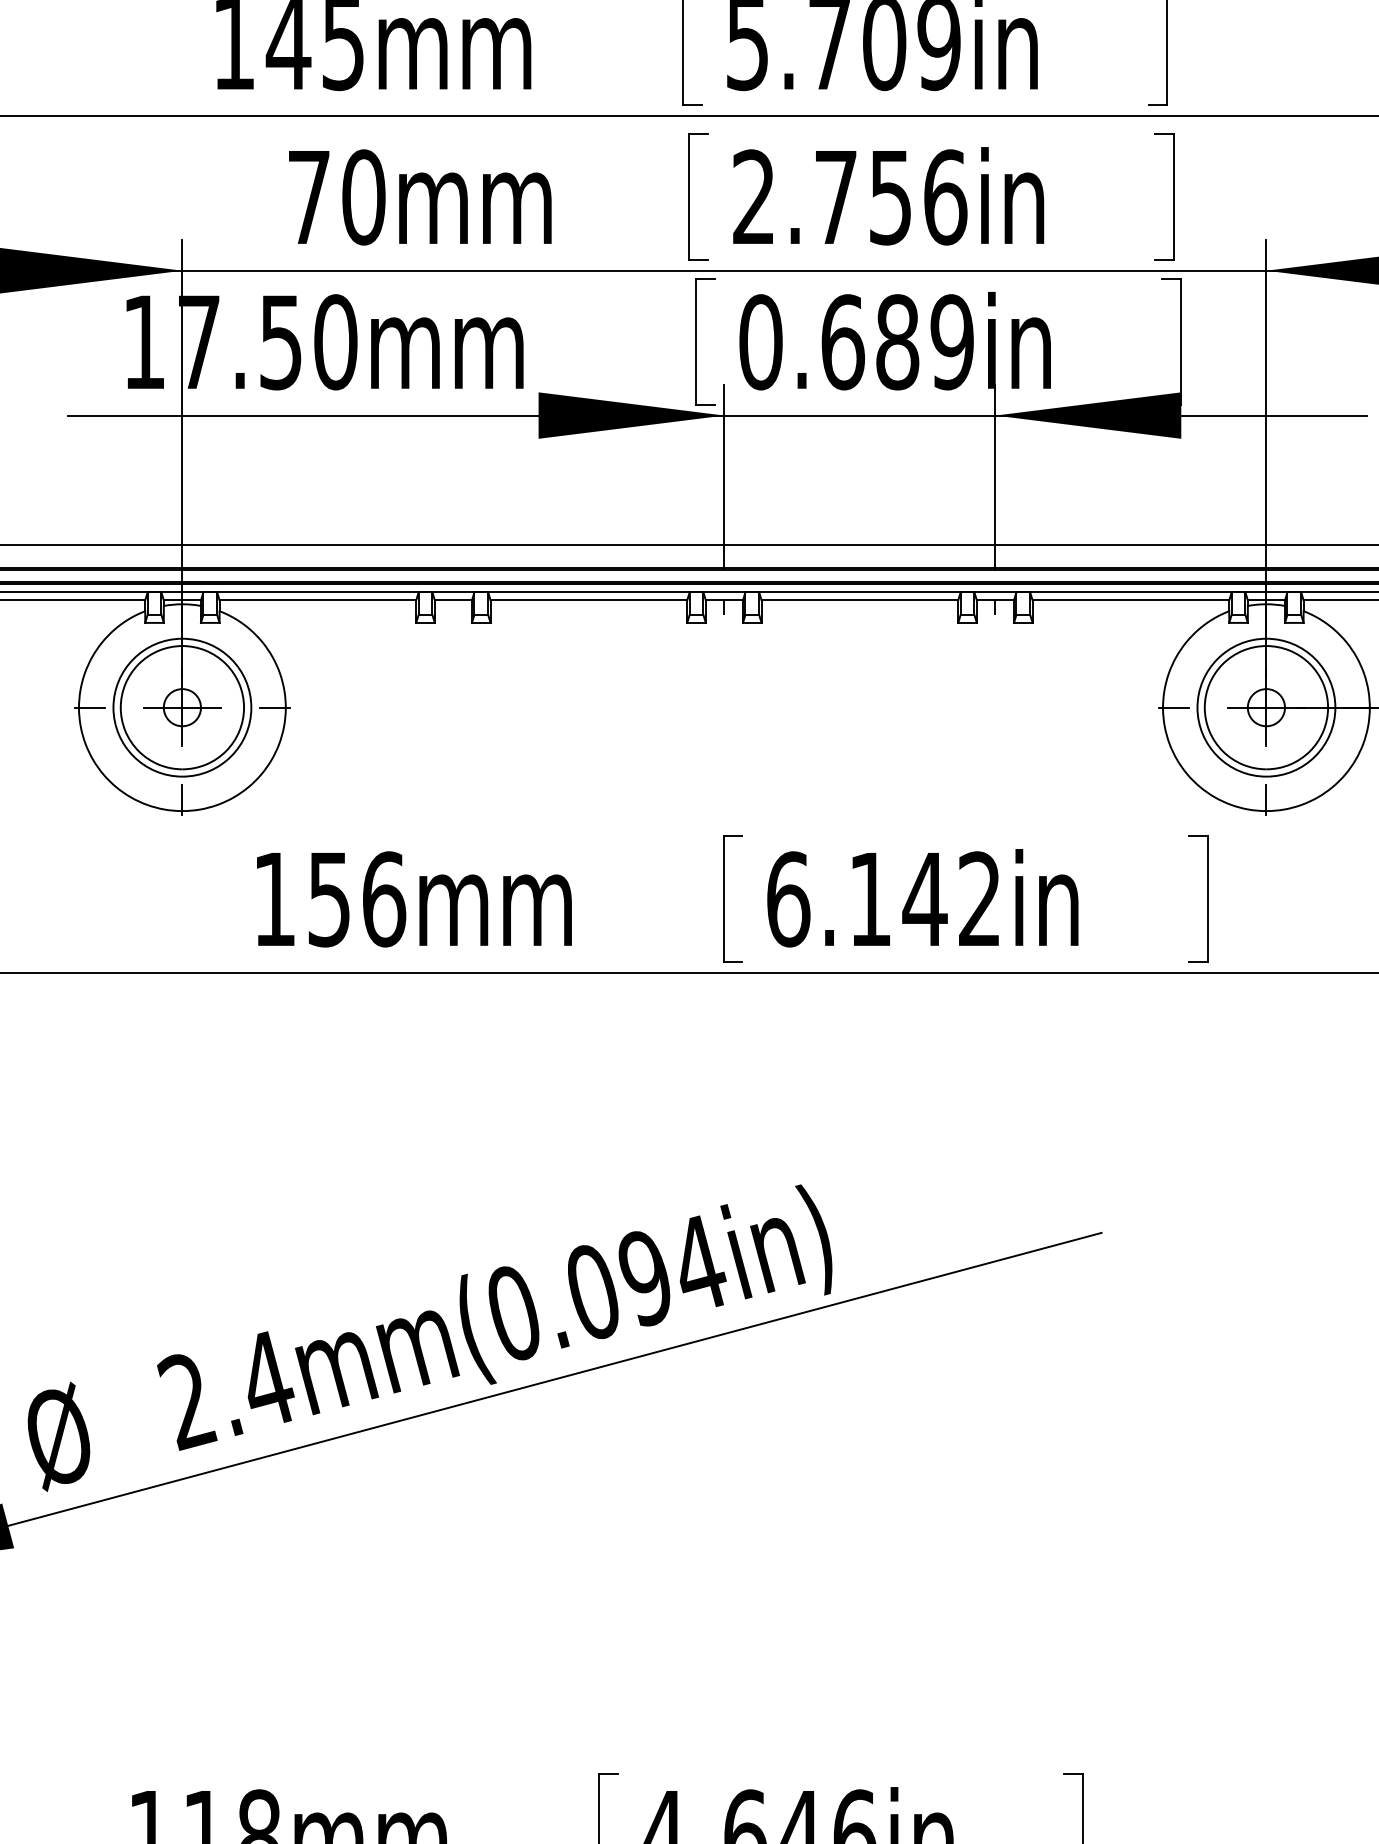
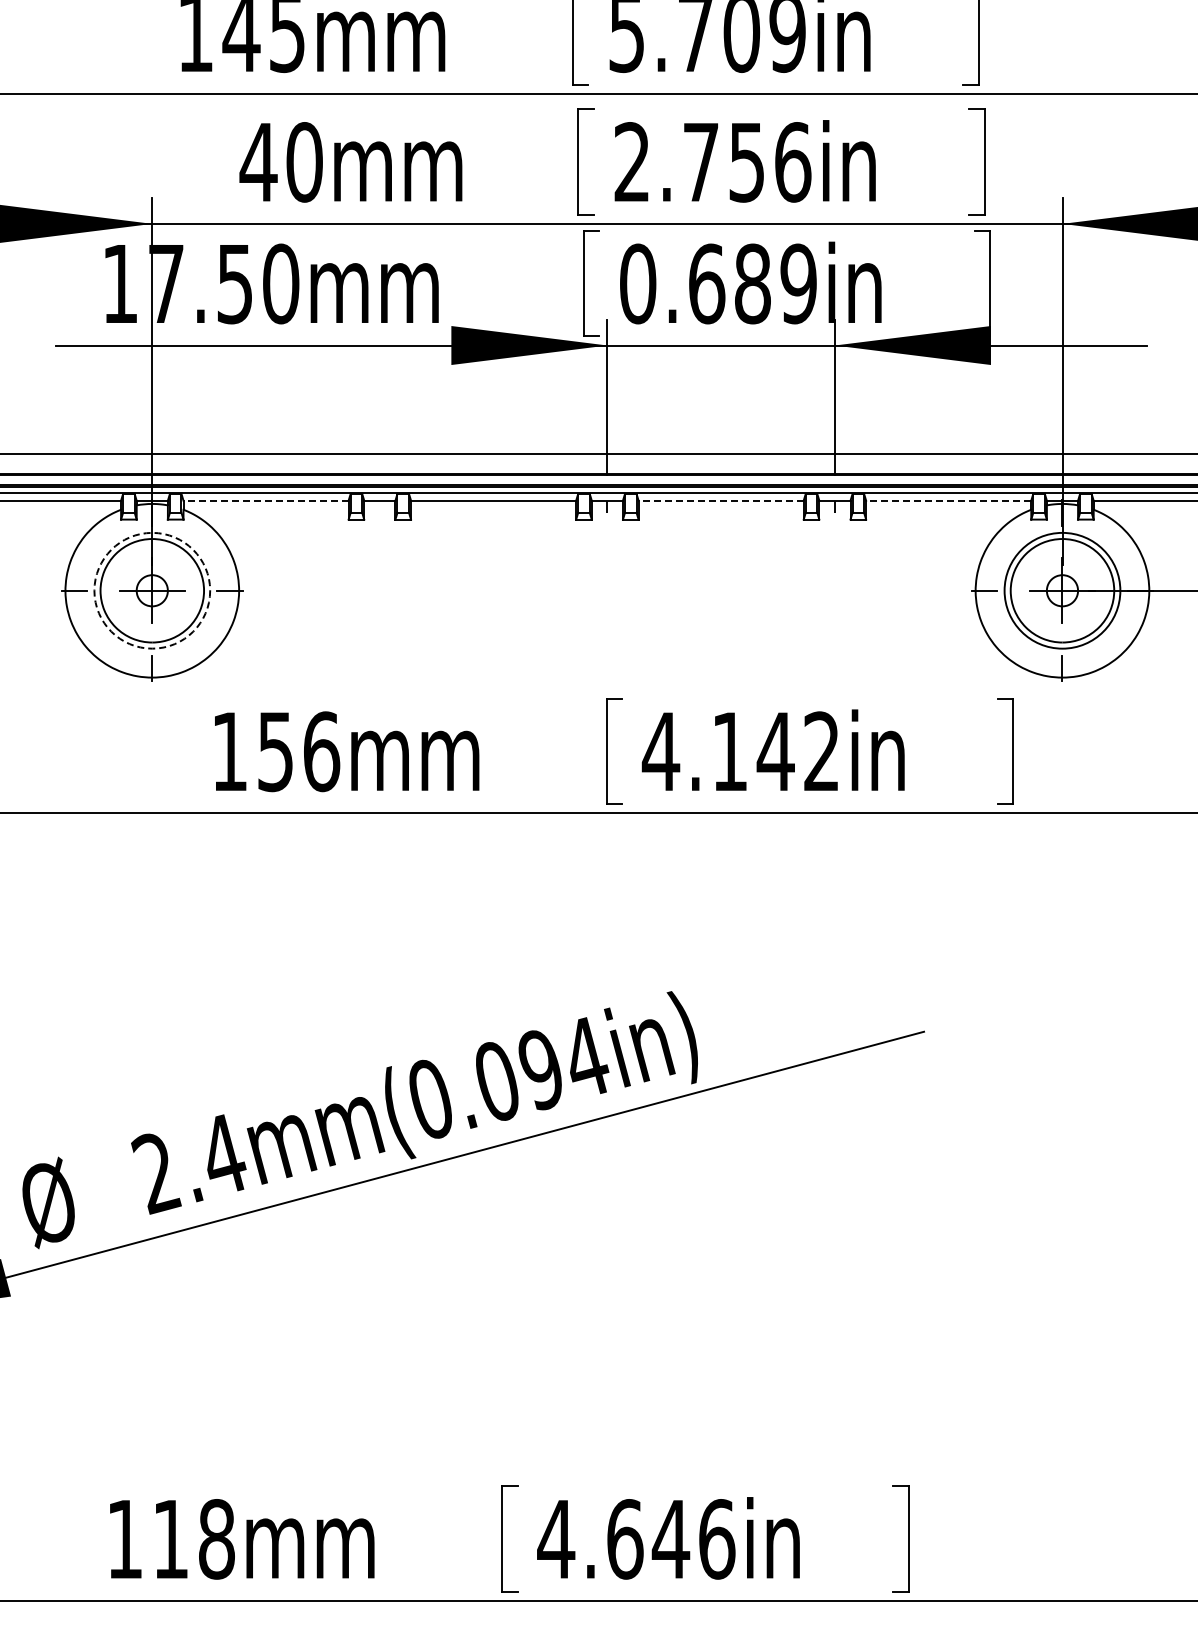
text: (308, 197) -> (258, 162), 70mm -> 40mm
line: (318, 600) -> (266, 500), solid -> dashed
line: (860, 600) -> (721, 500), solid -> dashed
line: (1130, 600) -> (948, 500), solid -> dashed
circle: (182, 707) -> (152, 590), solid -> dashed
text: (787, 899) -> (660, 751), 6.142in -> 4.142in

